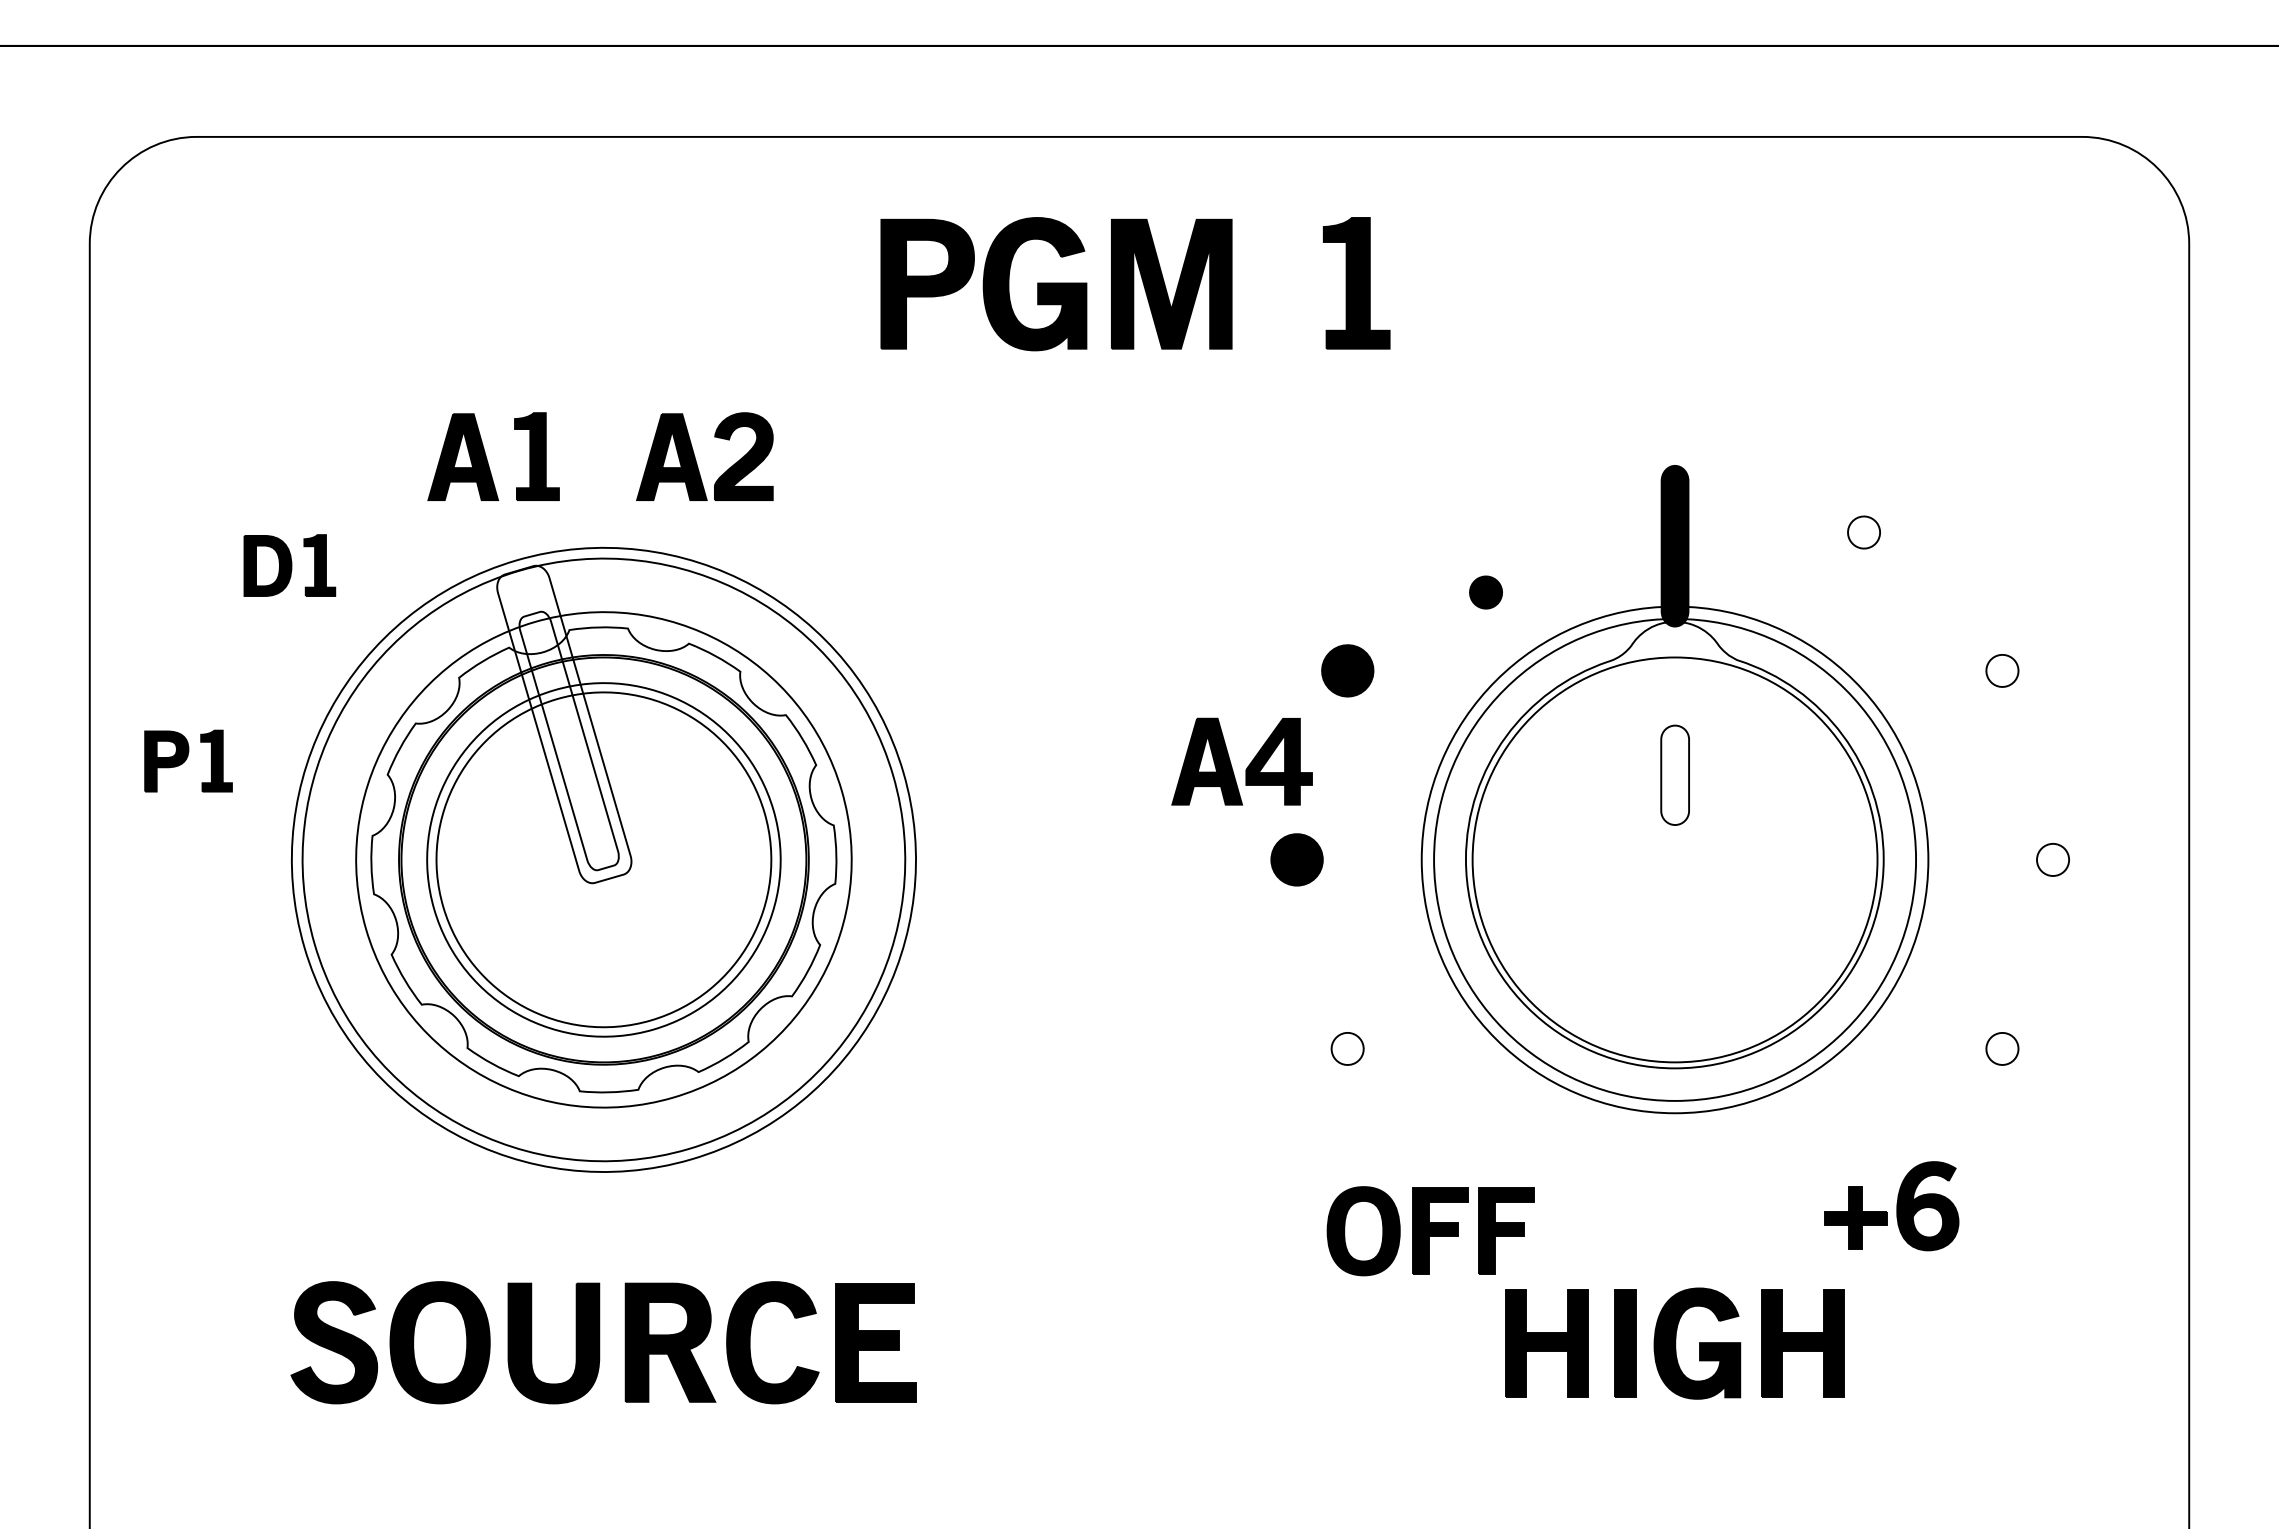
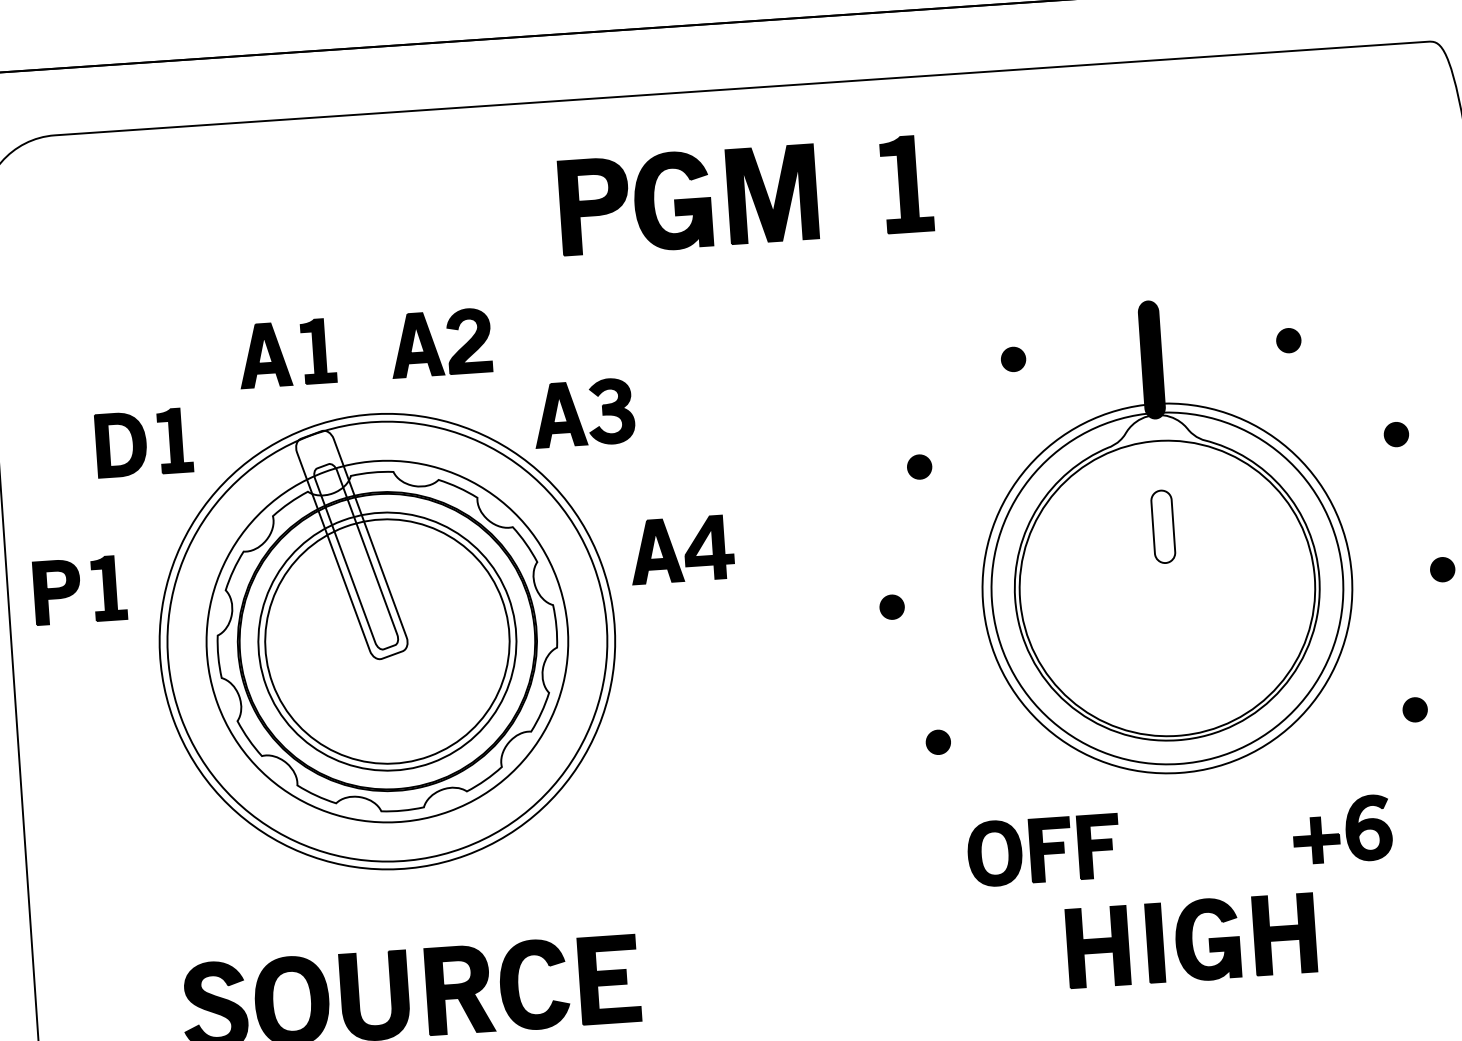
fill: (1864, 532) -> (1289, 340), added
part: (289, 565) -> (143, 442), size x1.43
part: (885, 568) -> (578, 415), added
part: (1485, 592) -> (1013, 359), moved
part: (1347, 670) -> (919, 466), size x0.62
fill: (2002, 670) -> (1396, 434), added
part: (188, 760) -> (79, 589), size x1.43
part: (1247, 766) -> (686, 552), moved
part: (1296, 859) -> (891, 606), size x0.62
fill: (2052, 859) -> (1442, 569), added
fill: (1347, 1048) -> (938, 742), added
fill: (2002, 1048) -> (1415, 709), added
part: (1430, 1231) -> (1043, 850), moved

